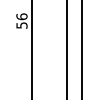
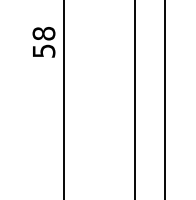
text: (21, 16) -> (43, 33), 56 -> 58

